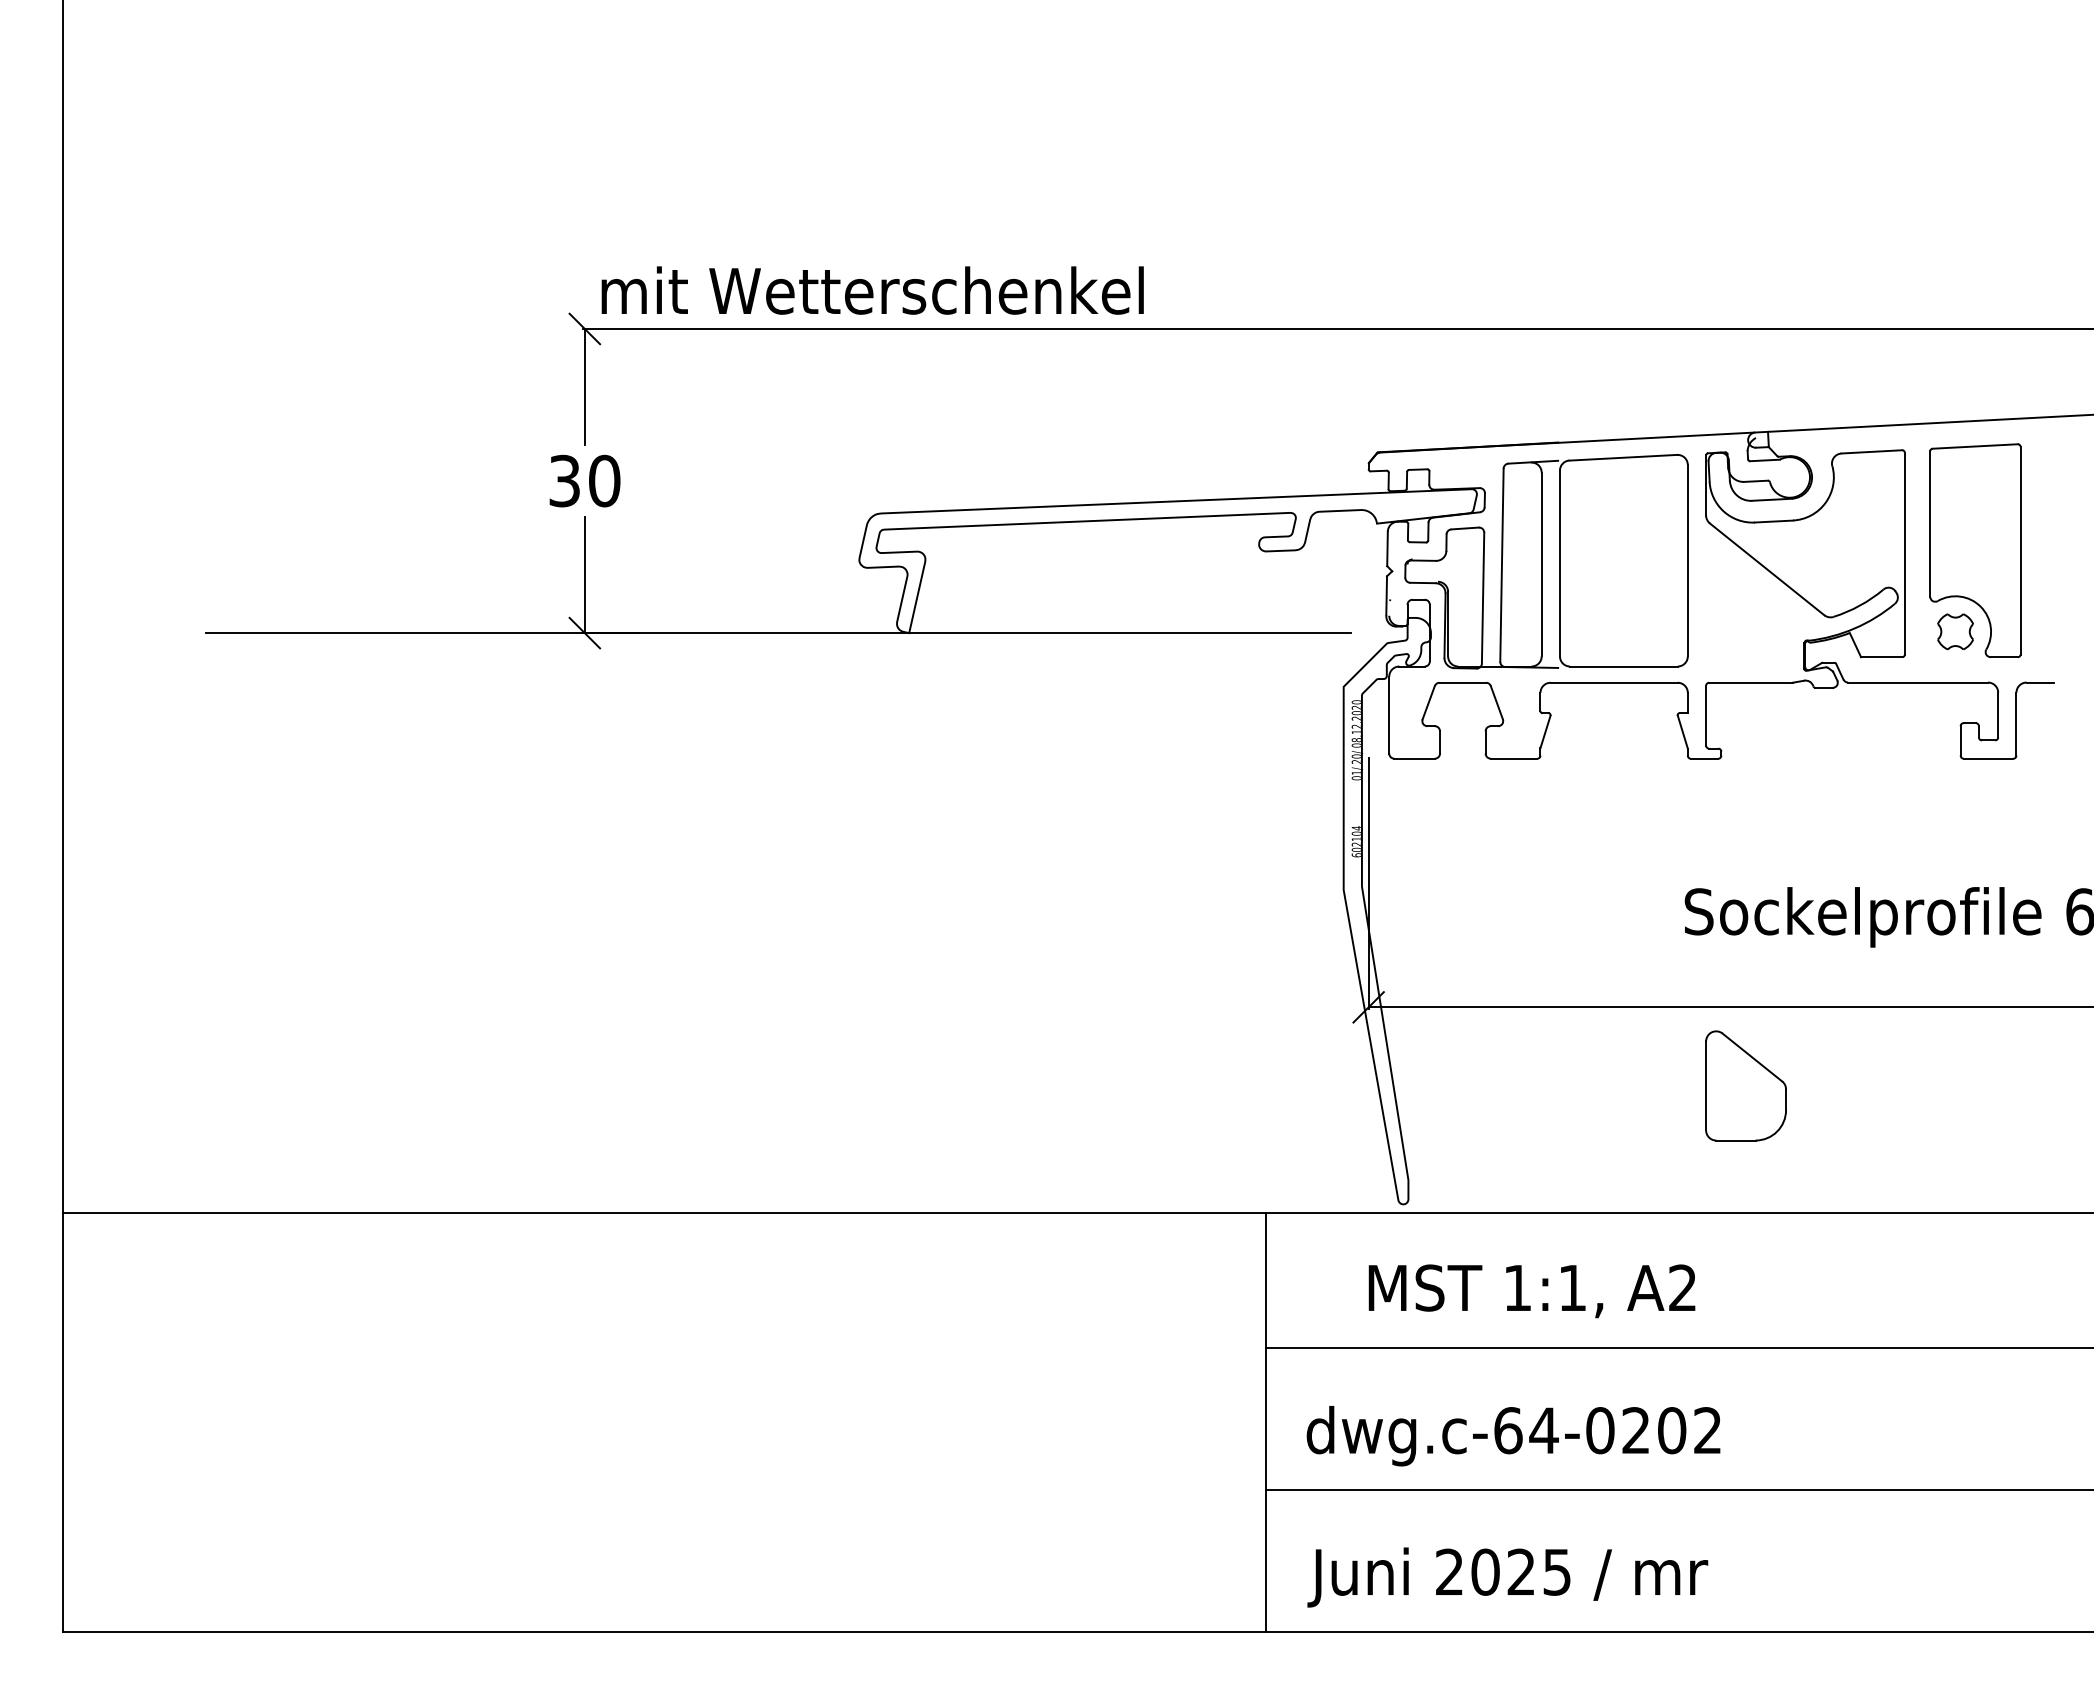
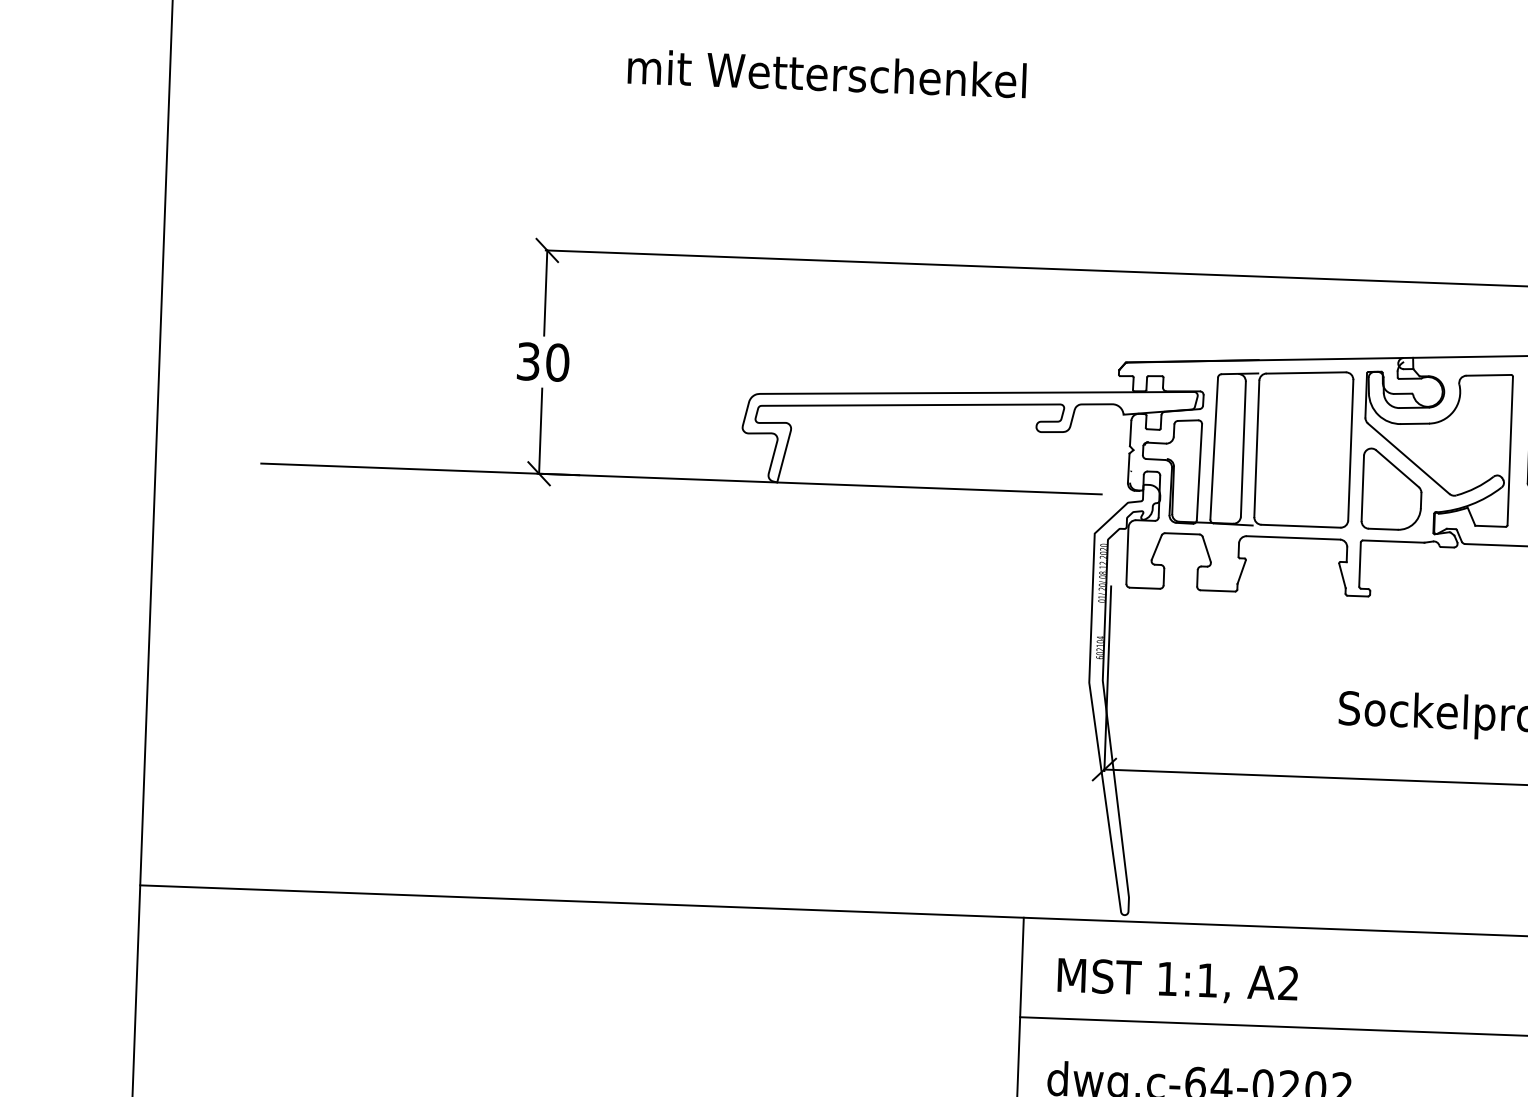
text: (872, 290) -> (826, 73), moved
part: (1745, 1085) -> (1391, 489), moved
text: (1531, 1291) -> (1177, 981), moved

